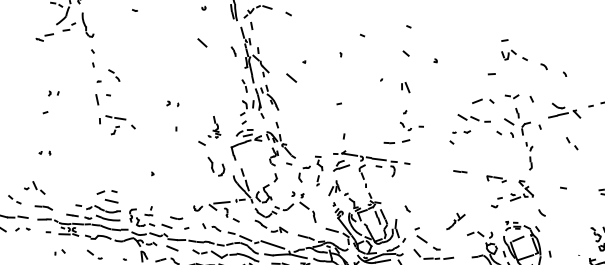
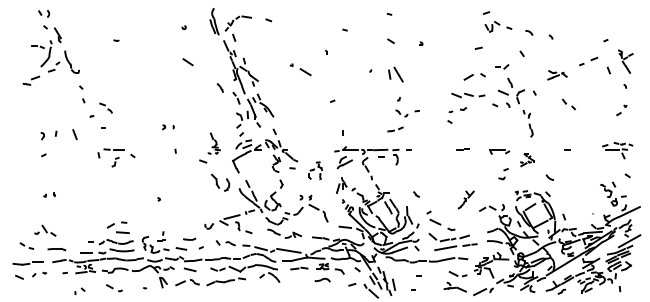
part: (232, 51) -> (219, 87), moved
line: (291, 78) -> (305, 72), moved
part: (405, 87) -> (395, 74), size x1.6
part: (53, 93) -> (48, 135), size x1.6
line: (531, 98) -> (521, 53), moved
line: (96, 99) -> (74, 134), moved
part: (565, 113) -> (557, 75), size x0.6
part: (396, 141) -> (395, 129), size x0.6
part: (311, 169) -> (315, 170), size x0.6
part: (522, 191) -> (527, 159), size x0.6

